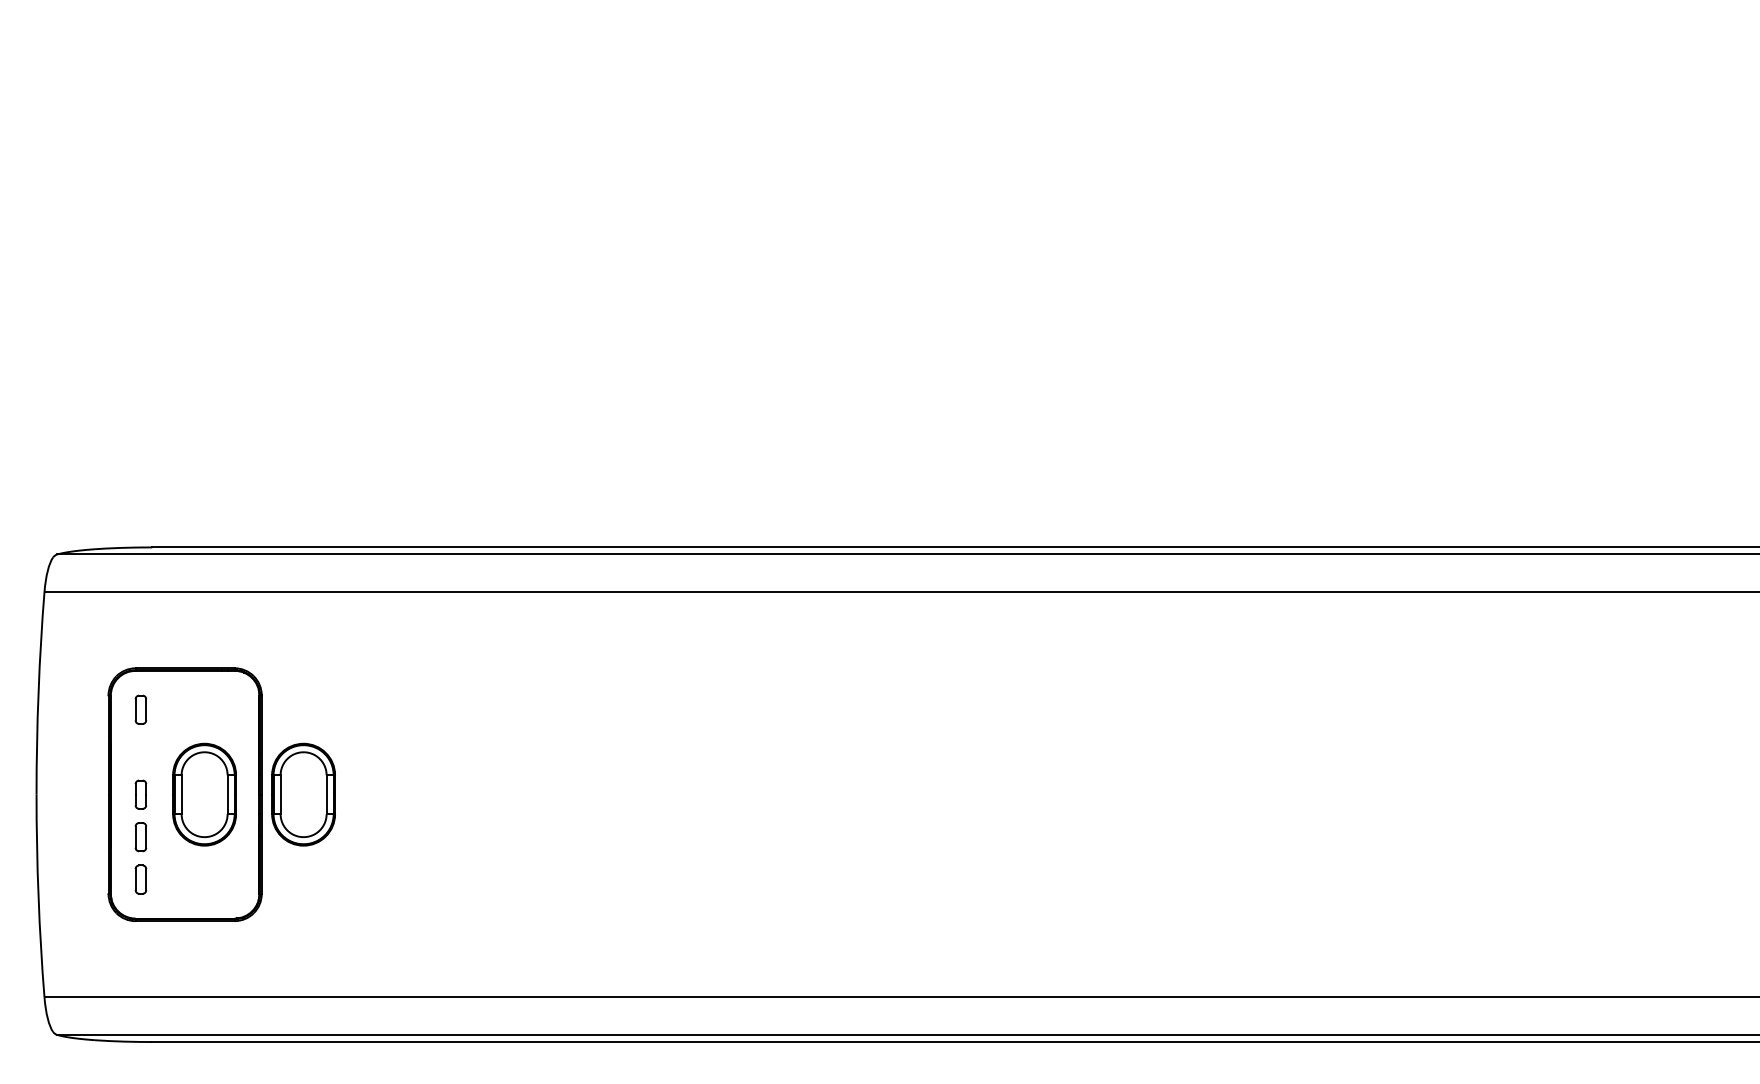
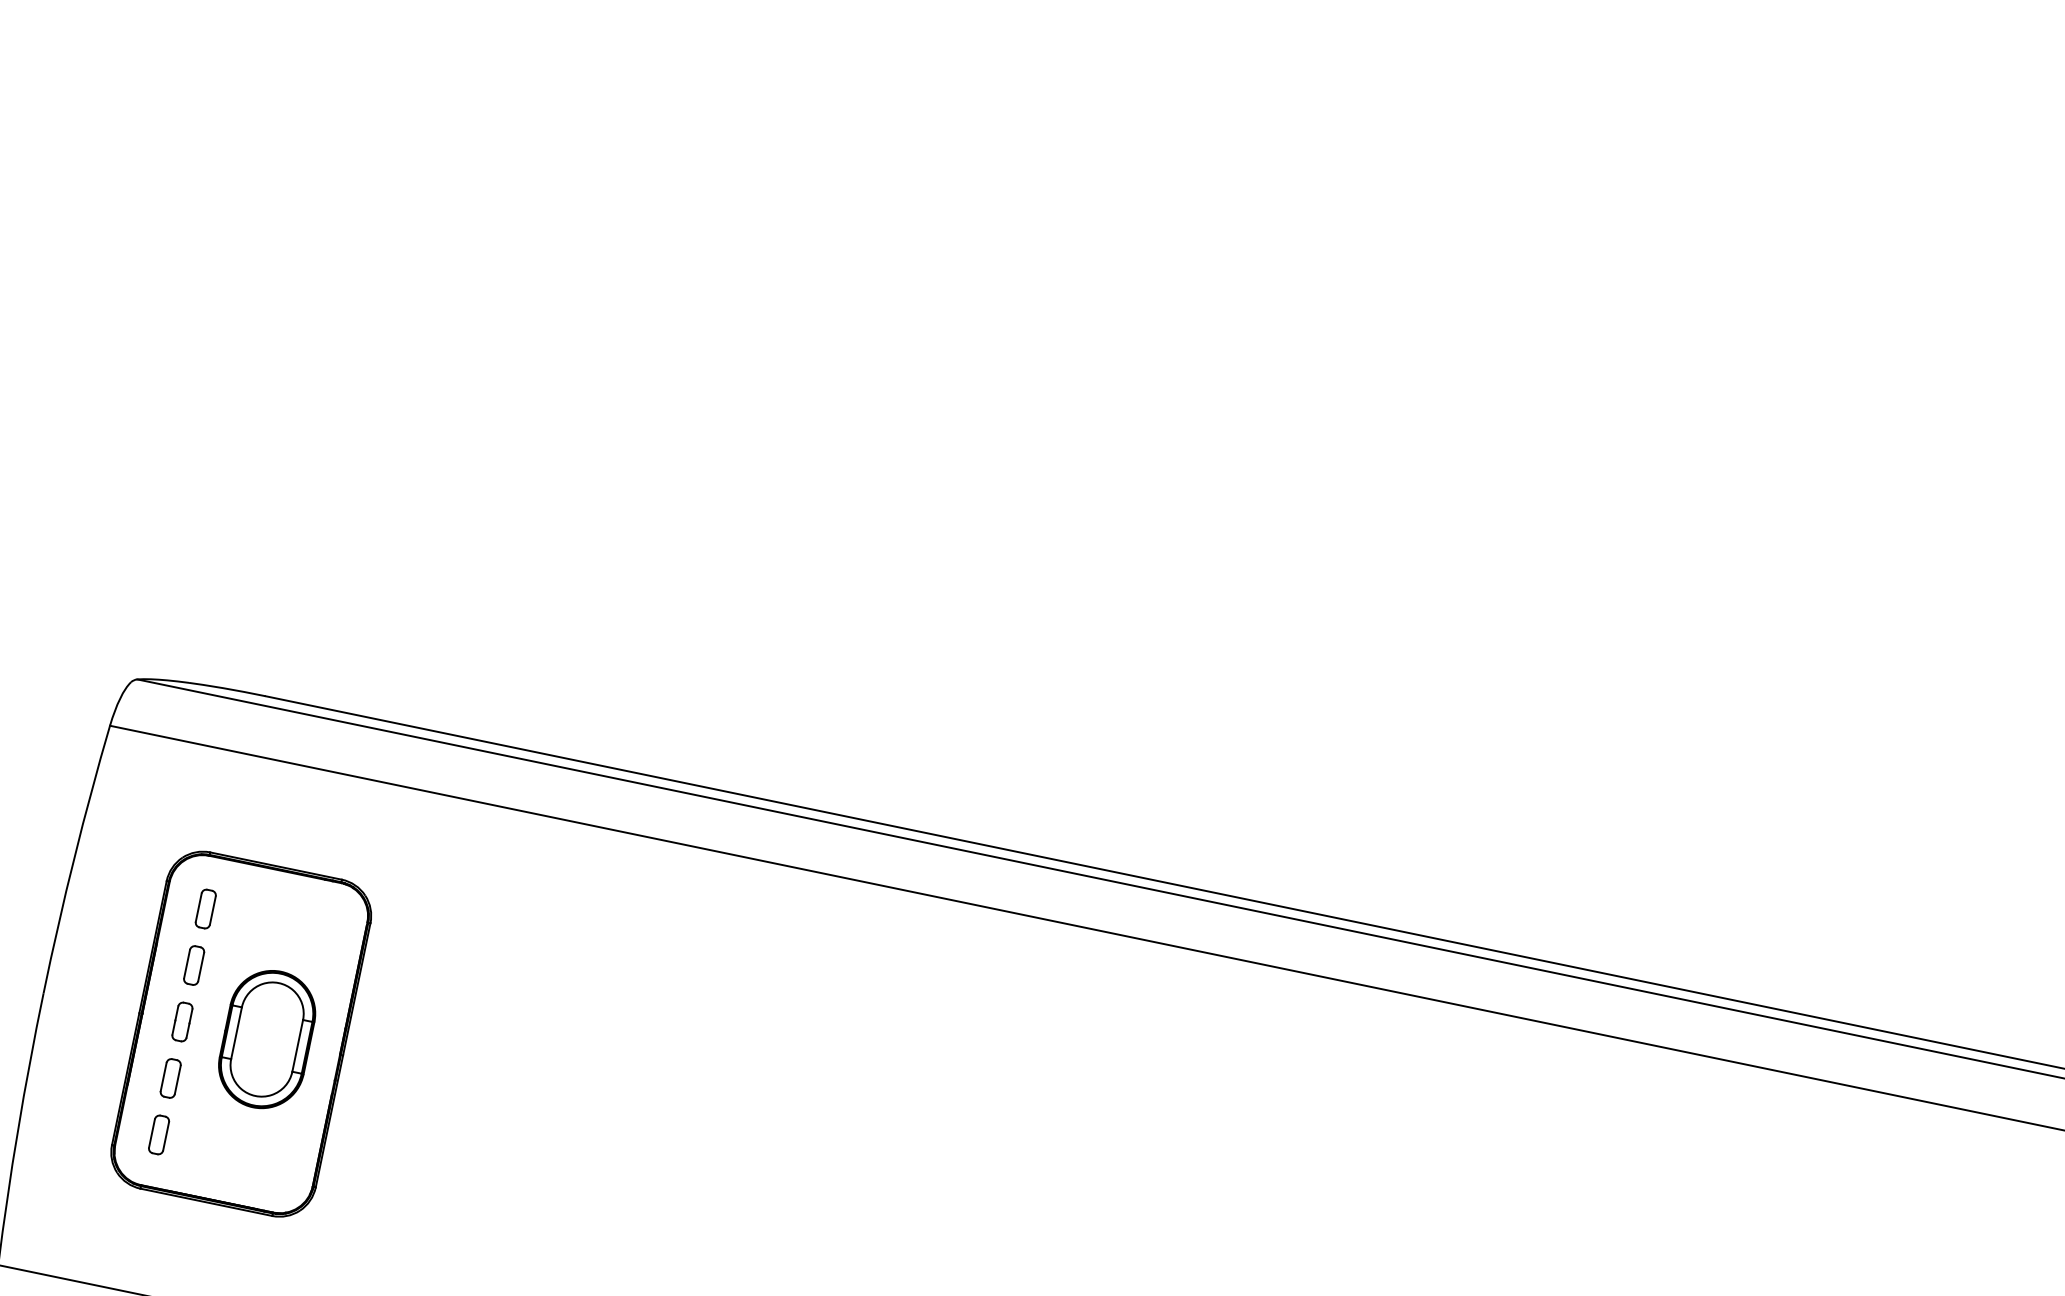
part: (140, 752) -> (193, 965), added
part: (303, 794) -> (398, 1066), removed

